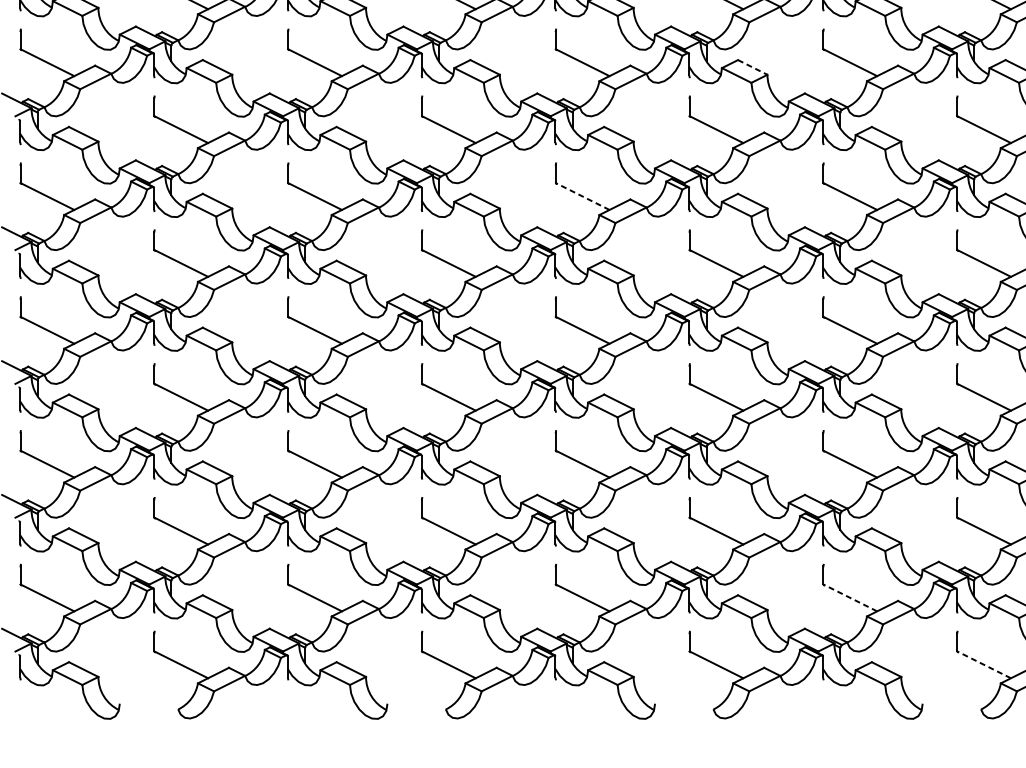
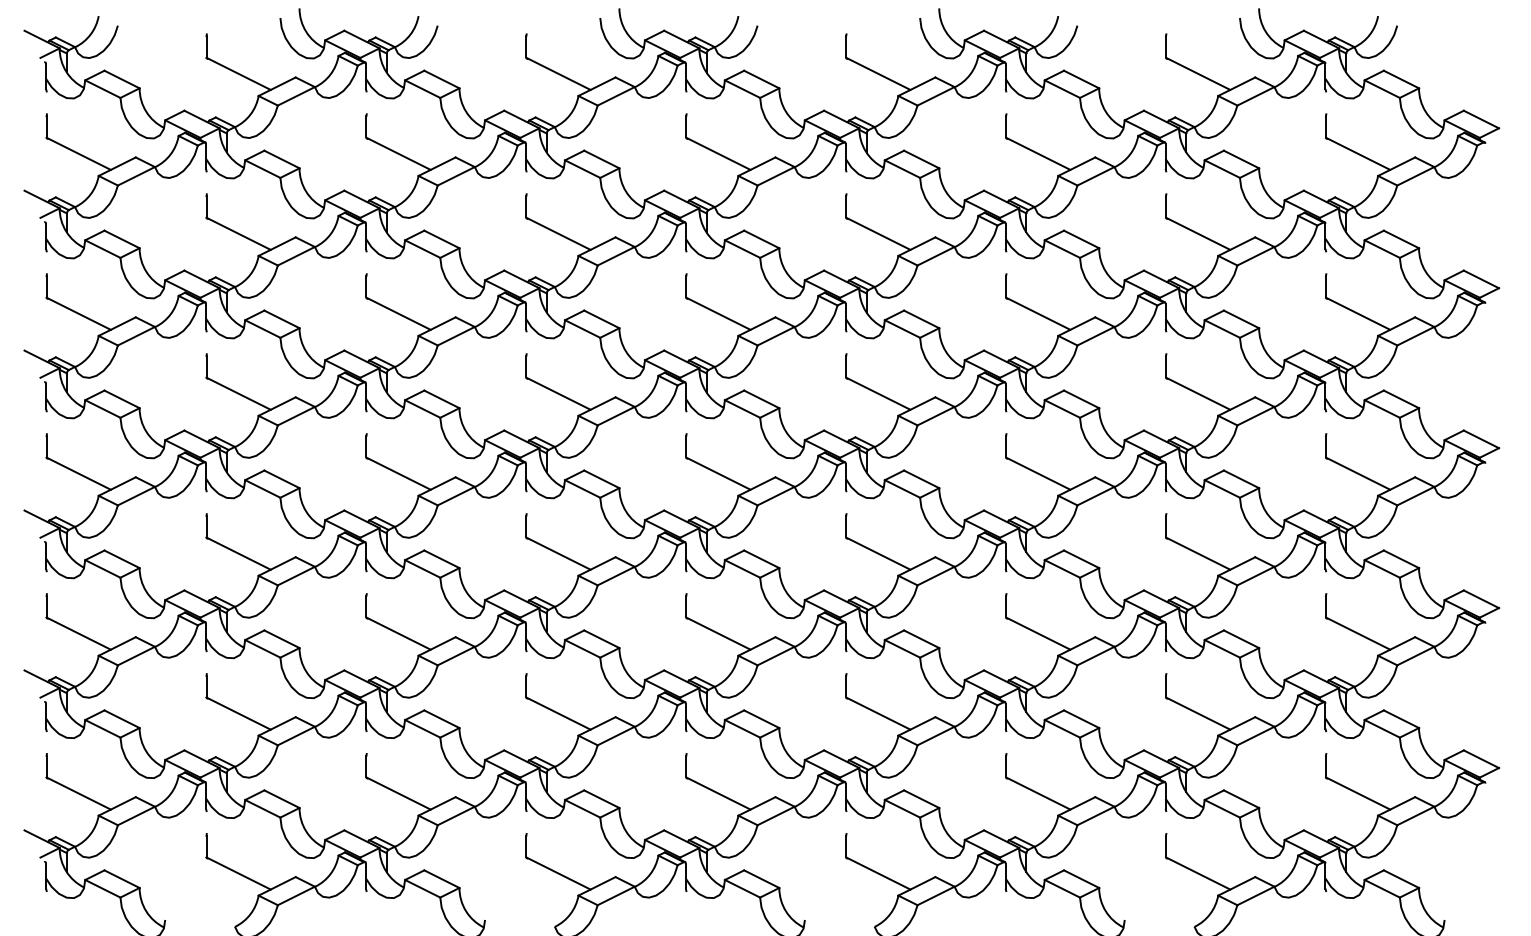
line: (752, 67) -> (921, 159), dashed -> solid
line: (582, 196) -> (718, 313), dashed -> solid
line: (850, 597) -> (1038, 793), dashed -> solid
line: (984, 664) -> (1198, 873), dashed -> solid

